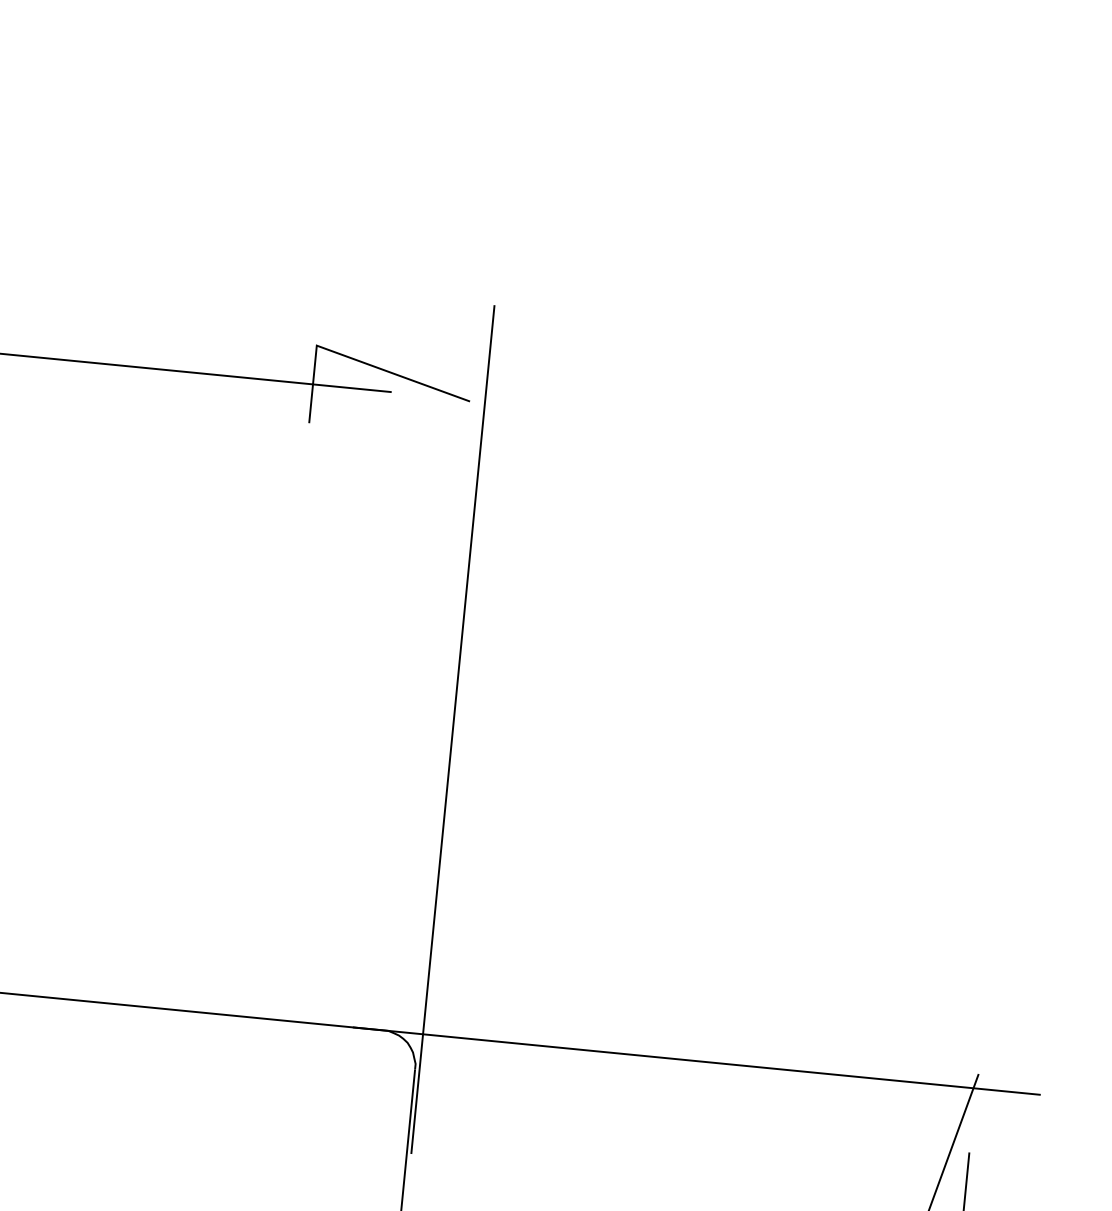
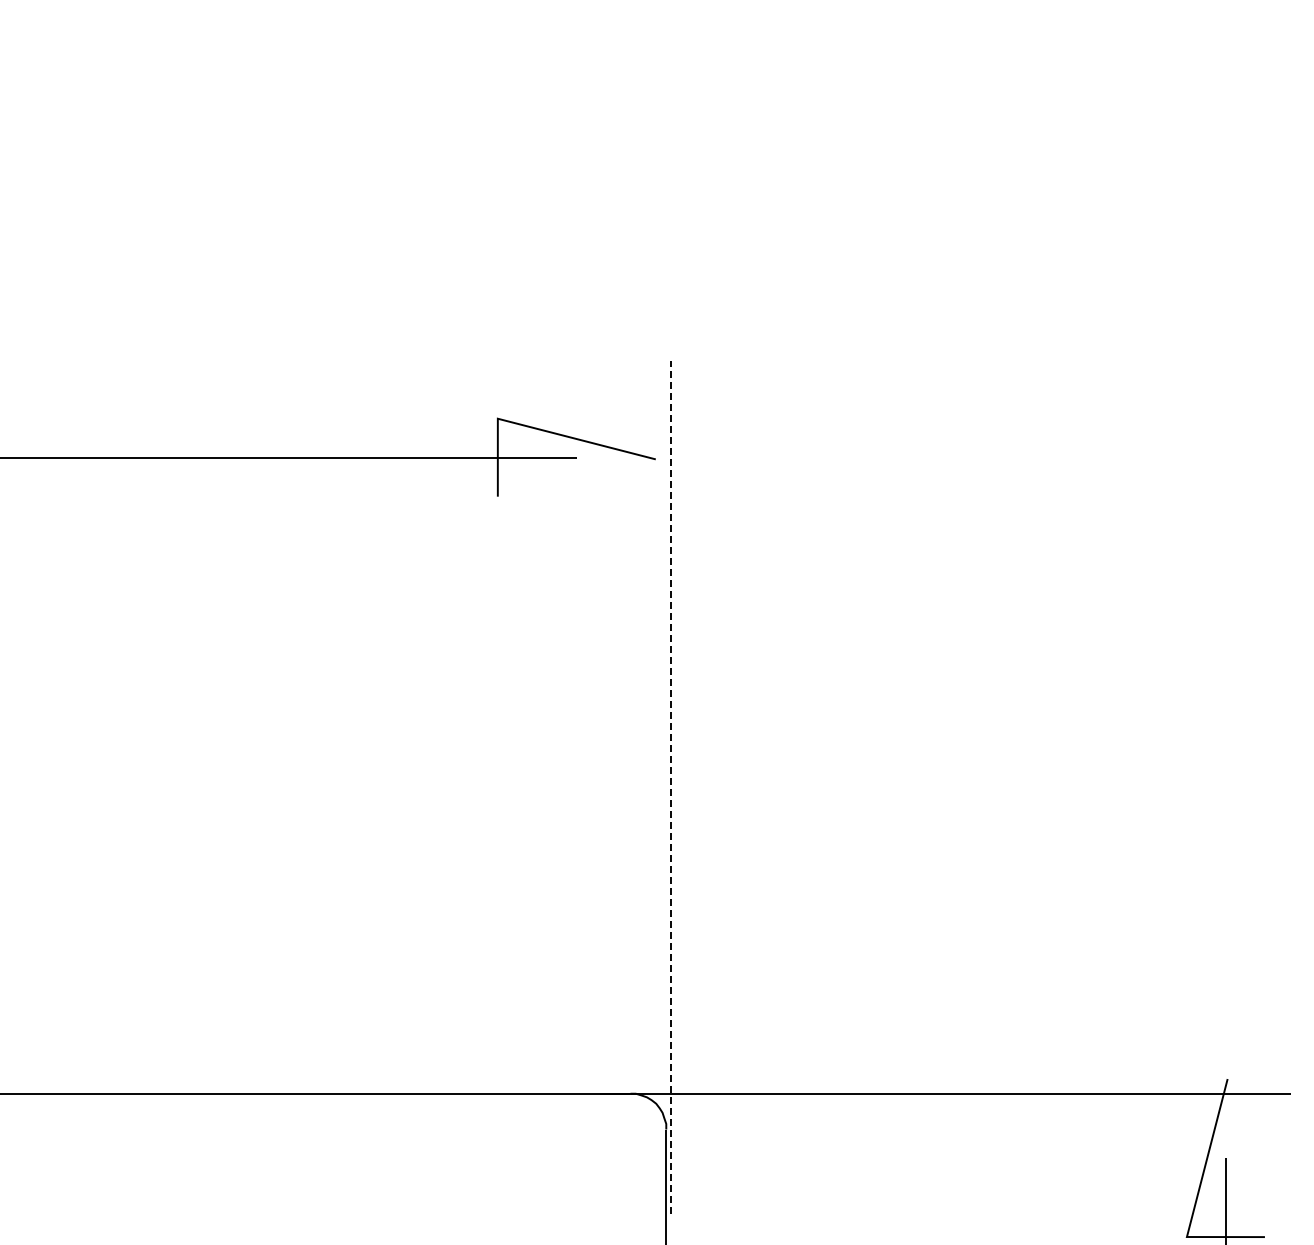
line: (452, 729) -> (670, 787), solid -> dashed

